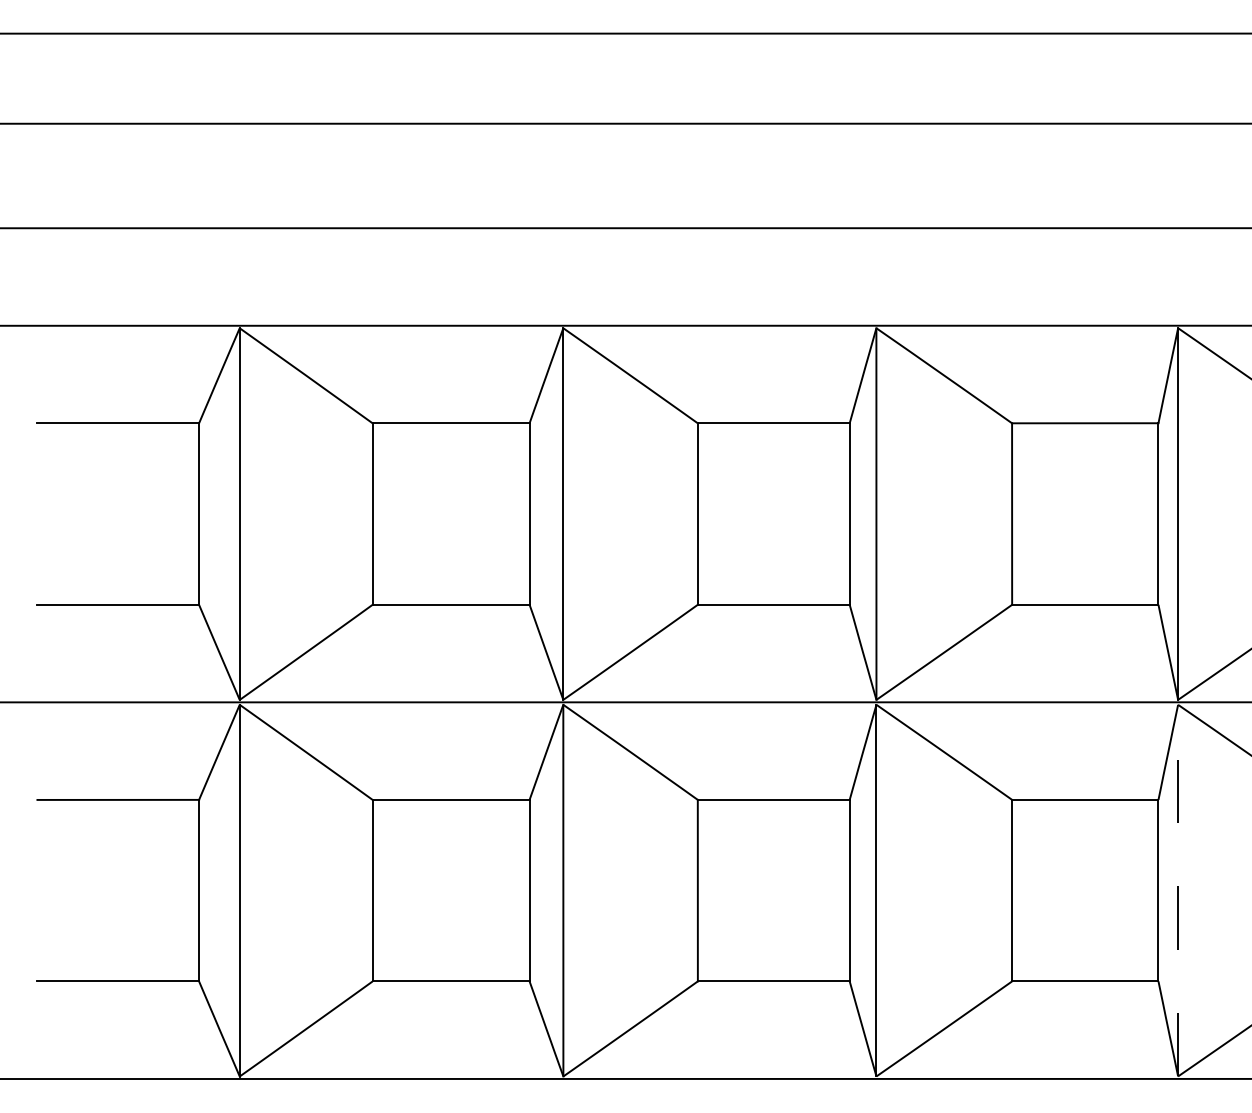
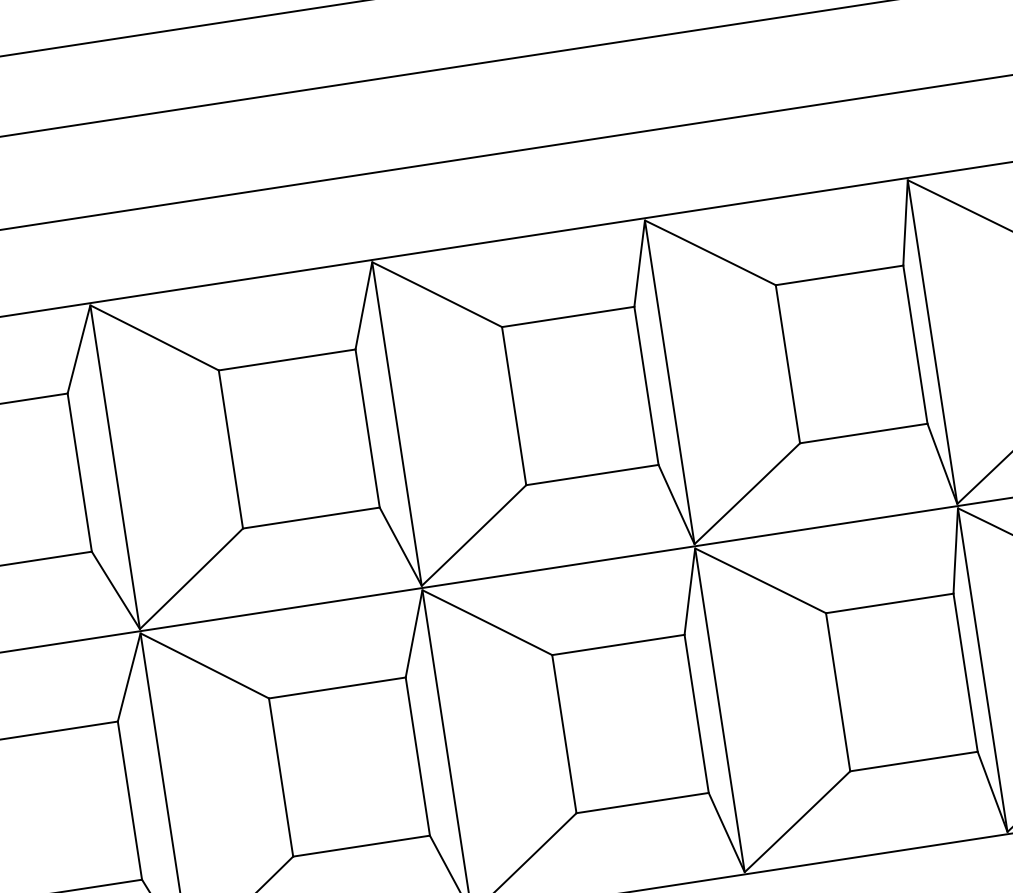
line: (1178, 890) -> (983, 669), dashed -> solid

